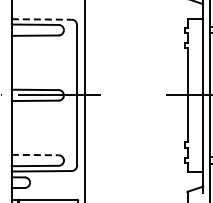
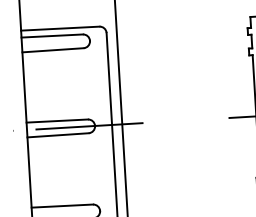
line: (42, 19) -> (61, 28), dashed -> solid
line: (35, 155) -> (62, 206), dashed -> solid

